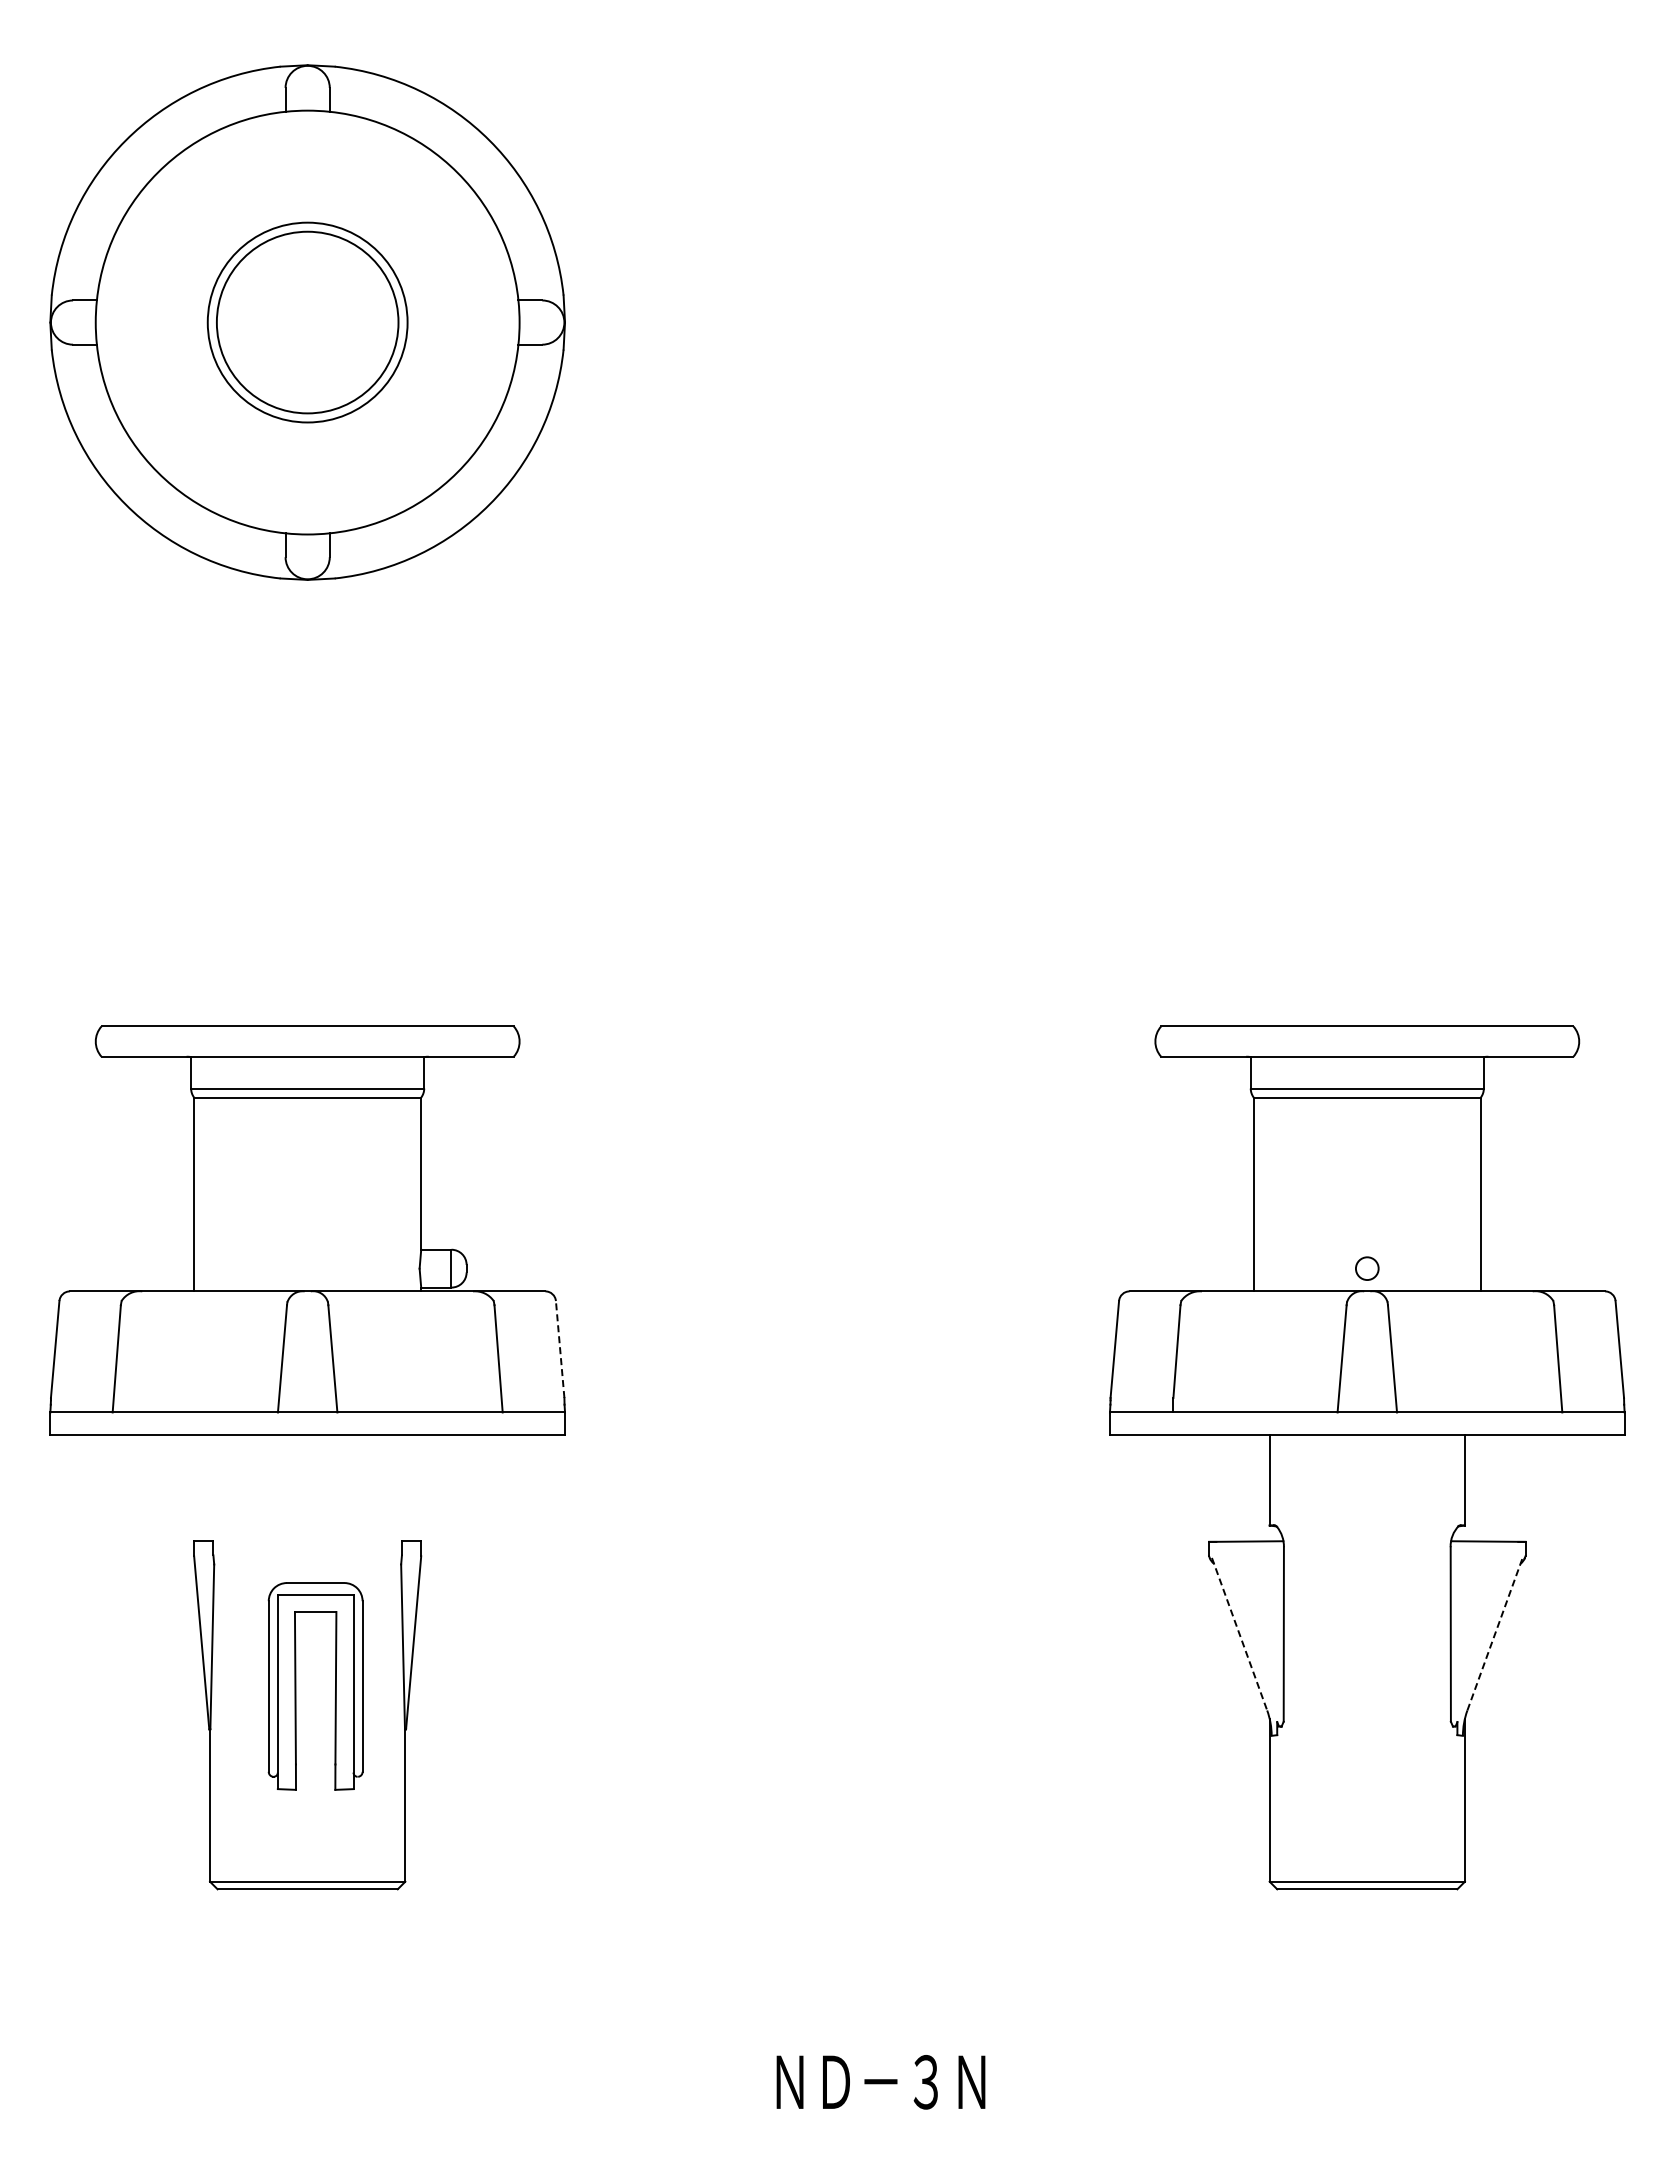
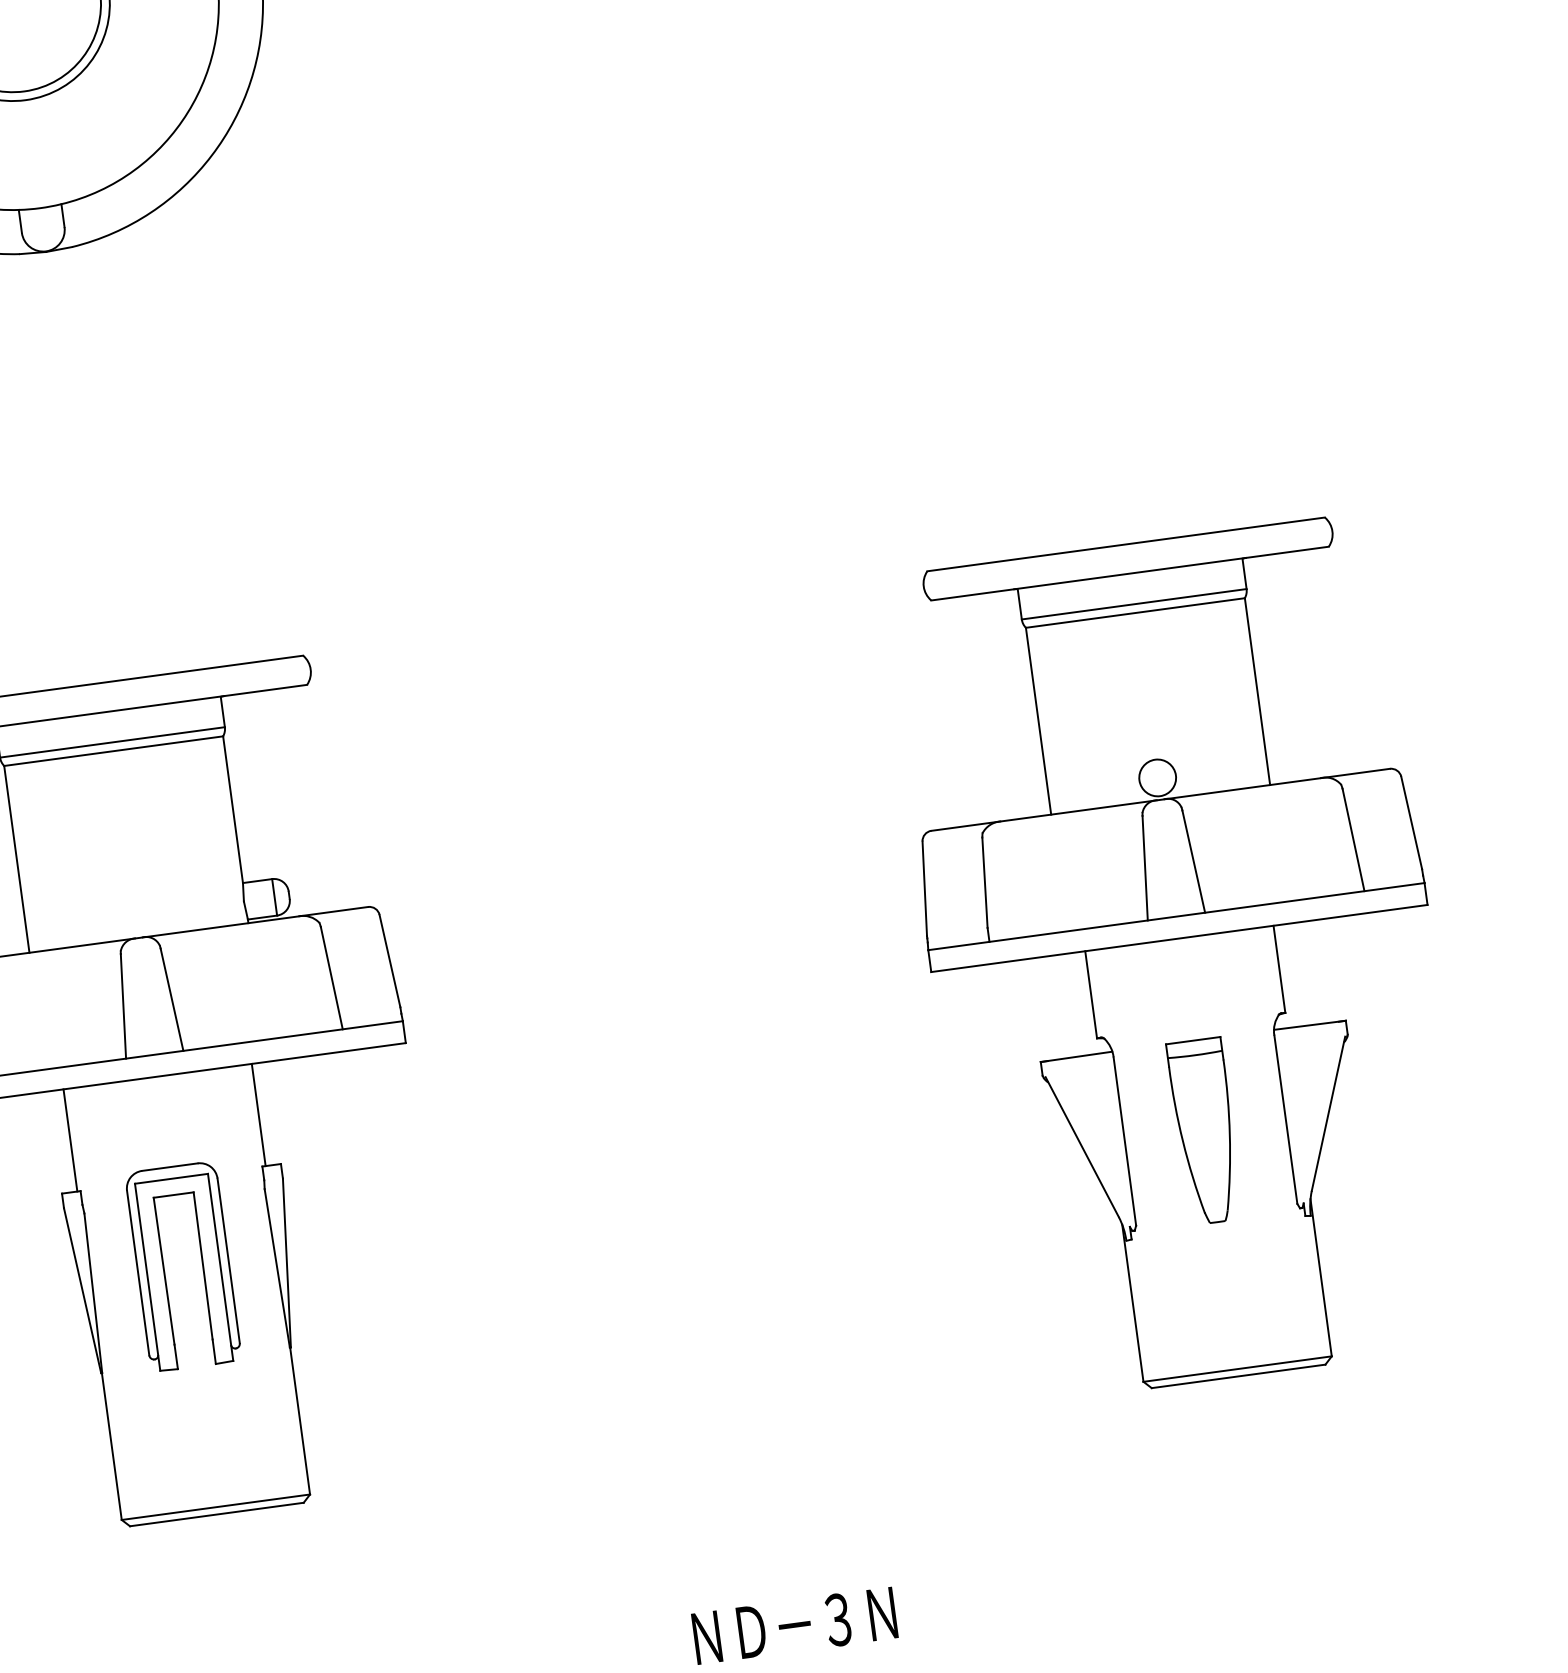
circle: (1367, 1268) -> (1157, 777), size x1.67
line: (560, 1349) -> (390, 961), dashed -> solid
line: (210, 1488) -> (70, 1140), added
line: (405, 1488) -> (258, 1115), added
line: (1495, 1633) -> (1328, 1113), dashed -> solid
line: (1239, 1634) -> (1082, 1147), dashed -> solid
part: (1367, 1635) -> (1205, 1131), added
part: (296, 1686) -> (164, 1269), moved

